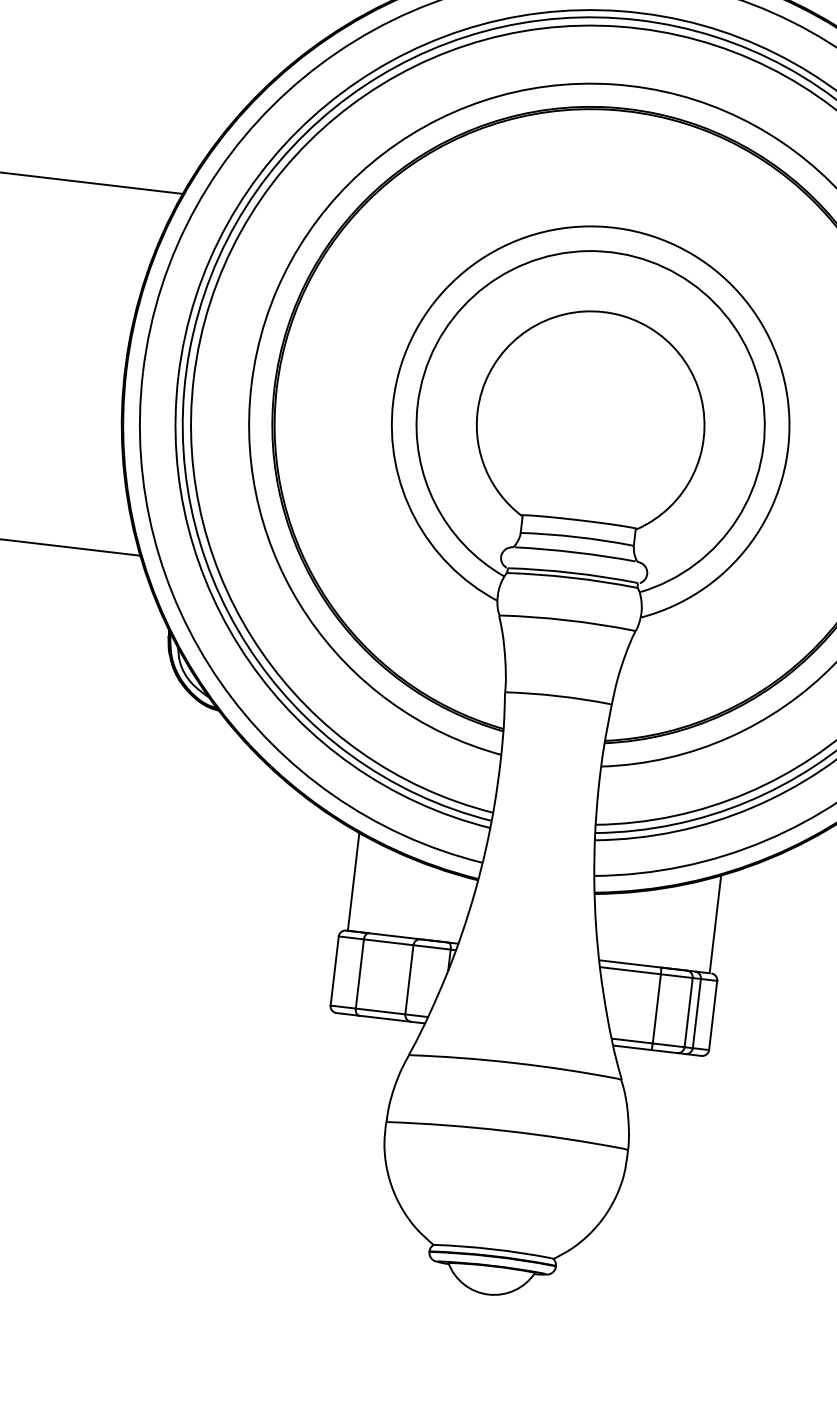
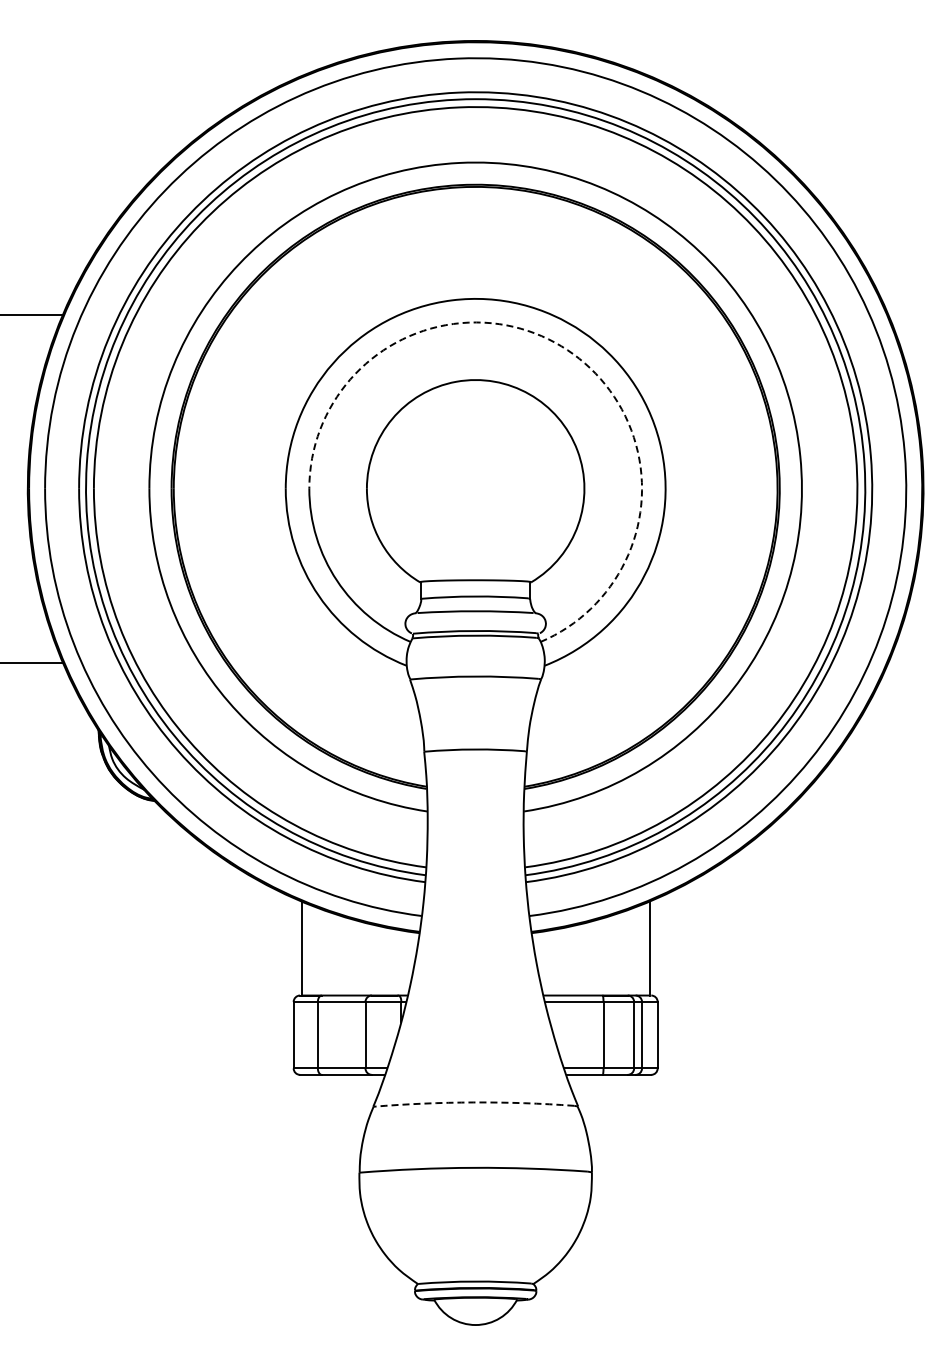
arc: (703, 292) -> (567, 350), solid -> dashed
arc: (513, 1062) -> (473, 1102), solid -> dashed

